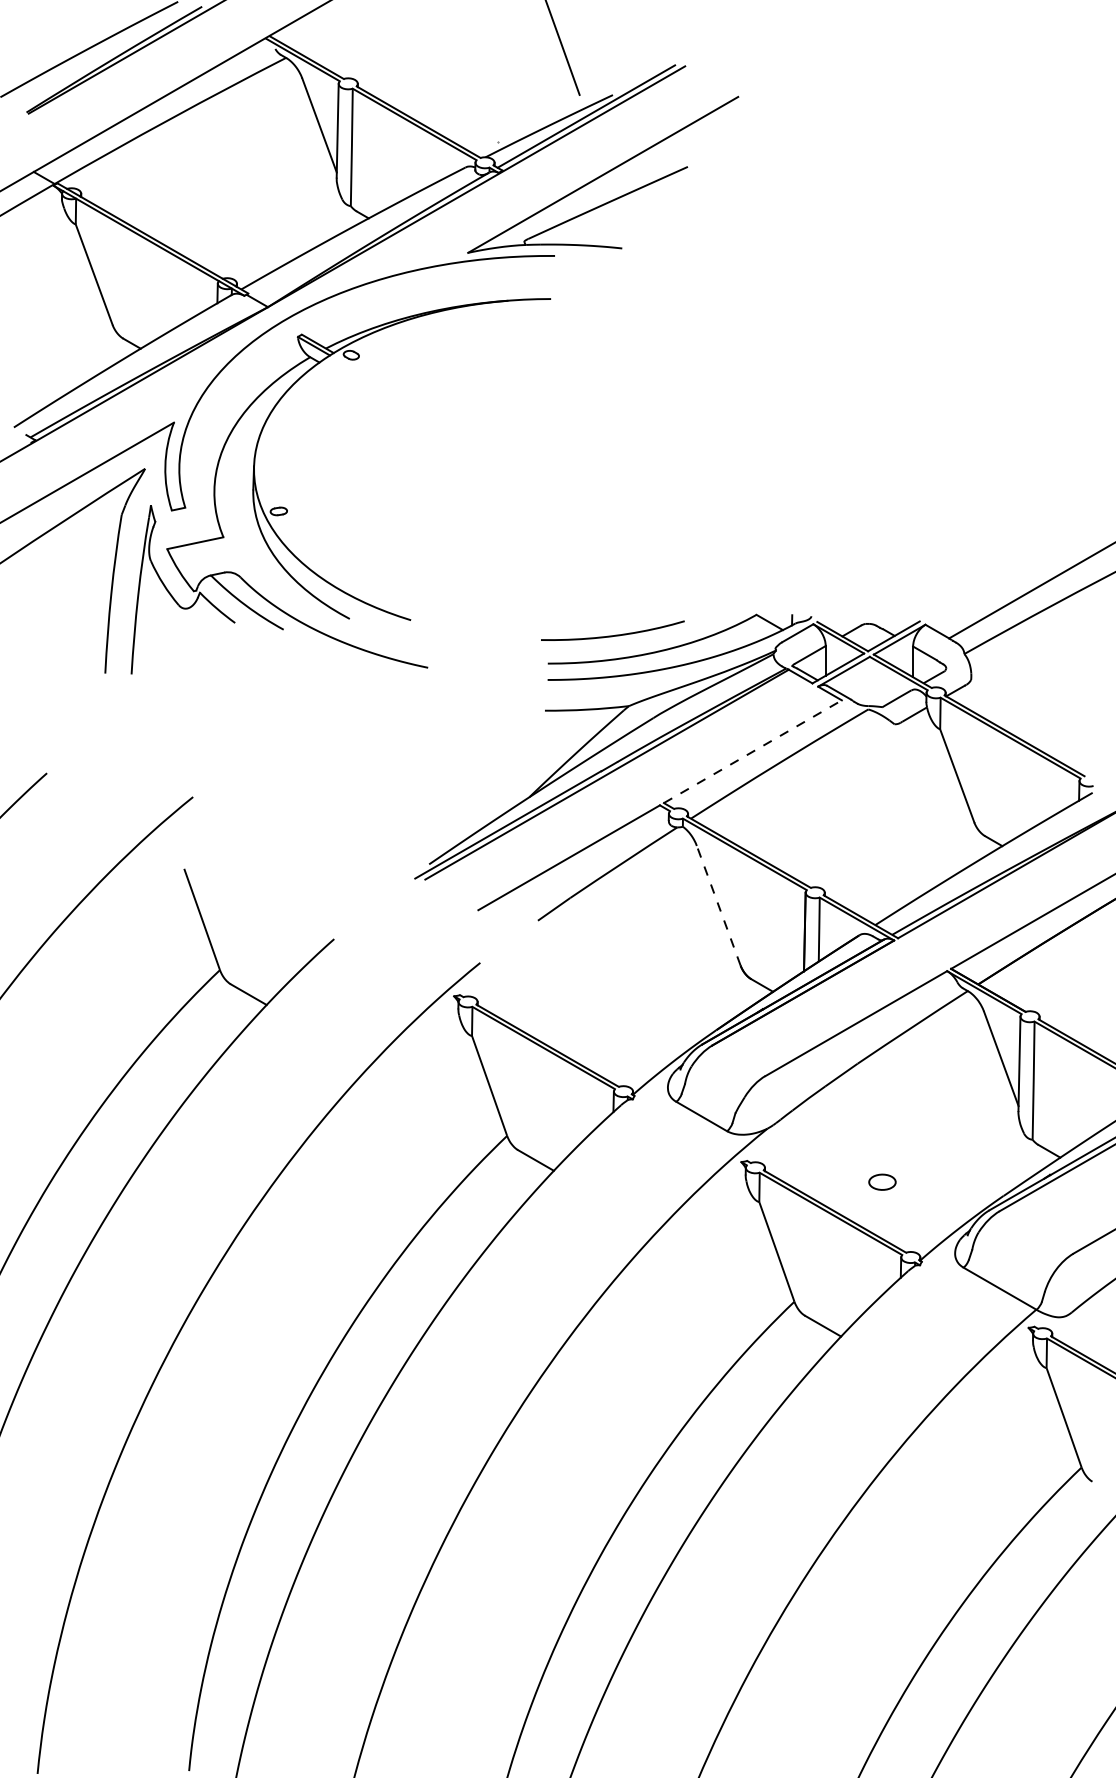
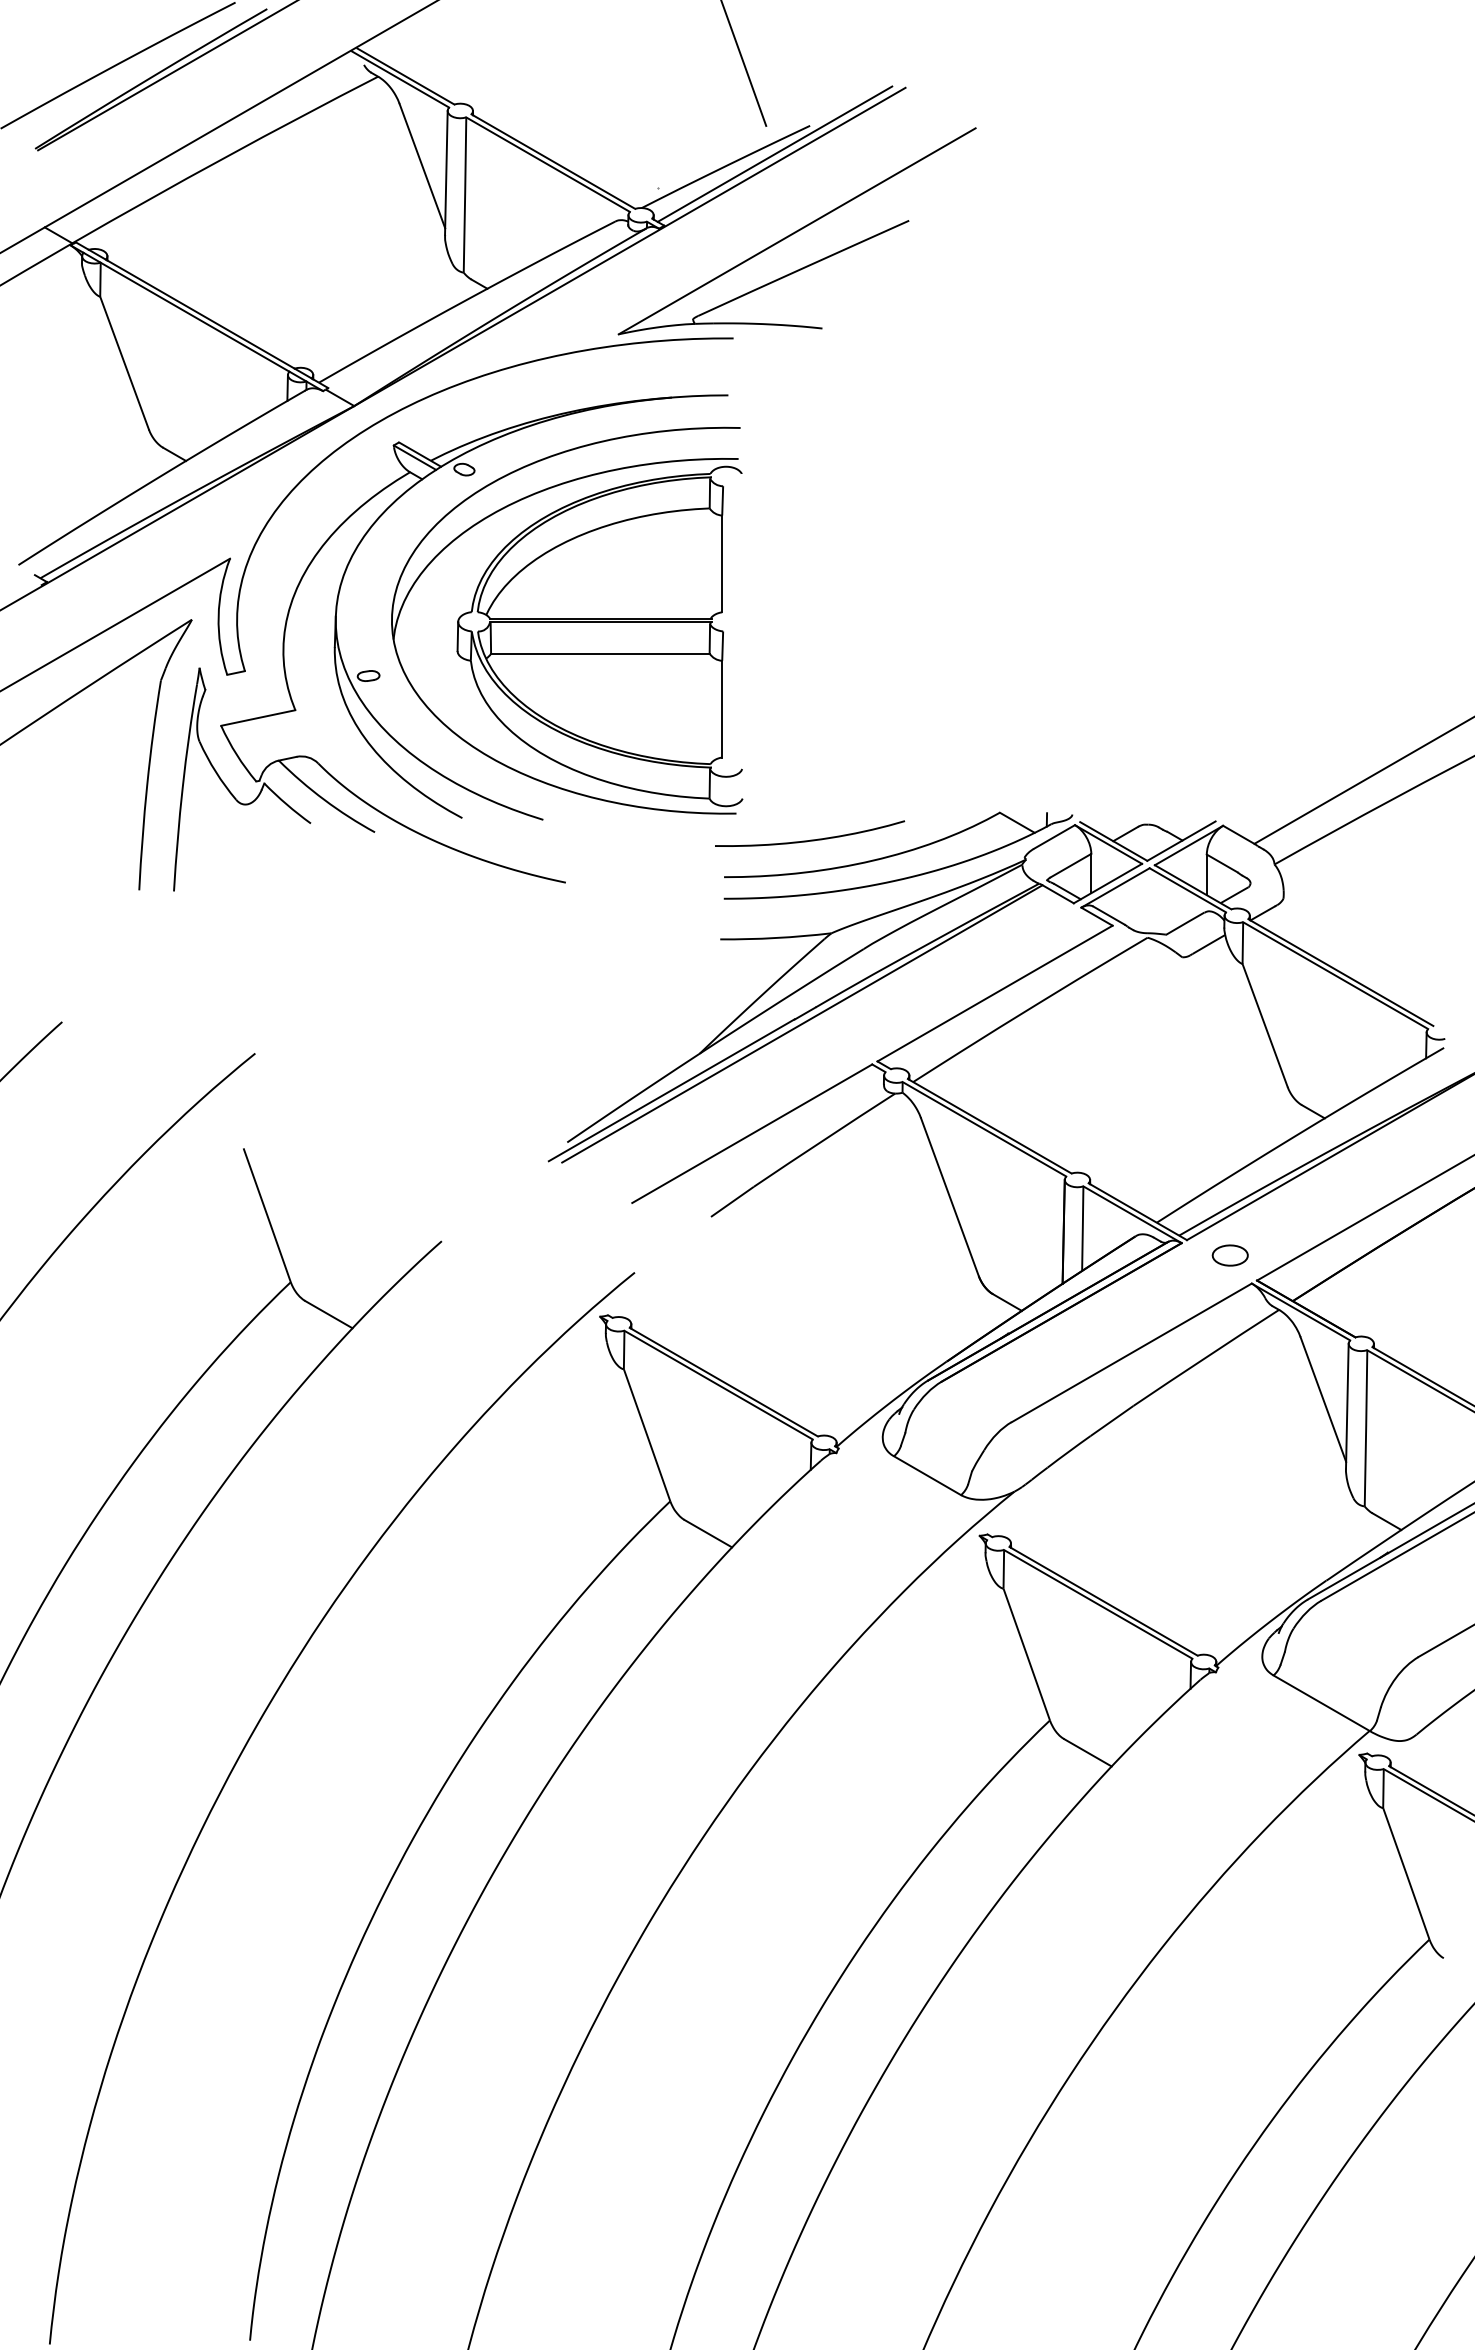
part: (429, 469) -> (567, 620), added
line: (753, 751) -> (995, 993), dashed -> solid
line: (718, 905) -> (949, 1196), dashed -> solid
part: (881, 1182) -> (1229, 1255), moved

